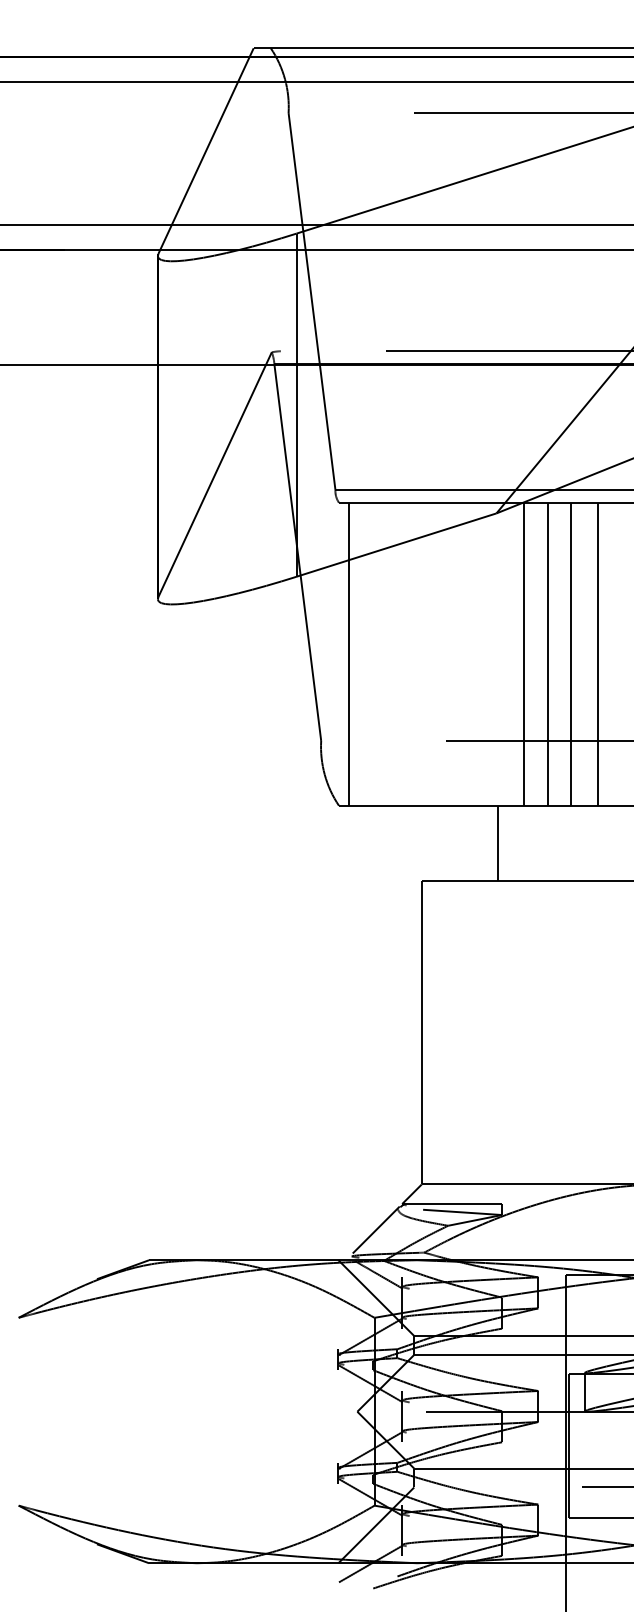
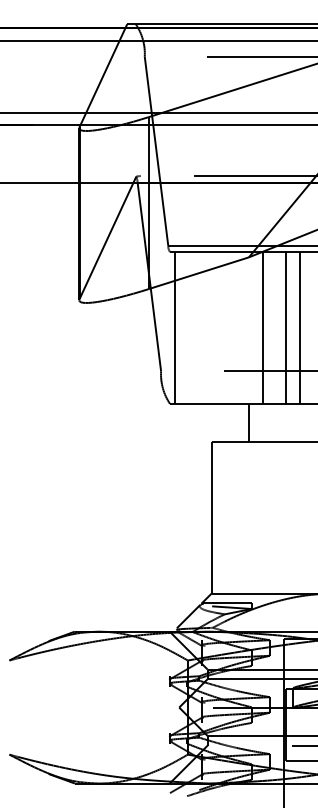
line: (547, 653) -> (274, 327), removed

